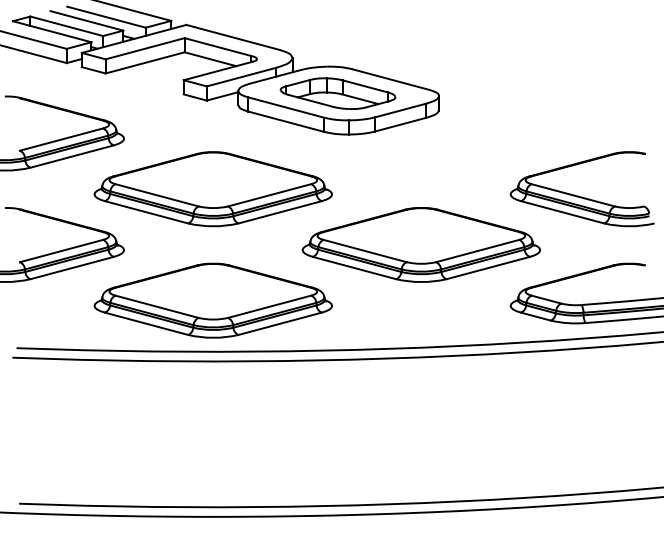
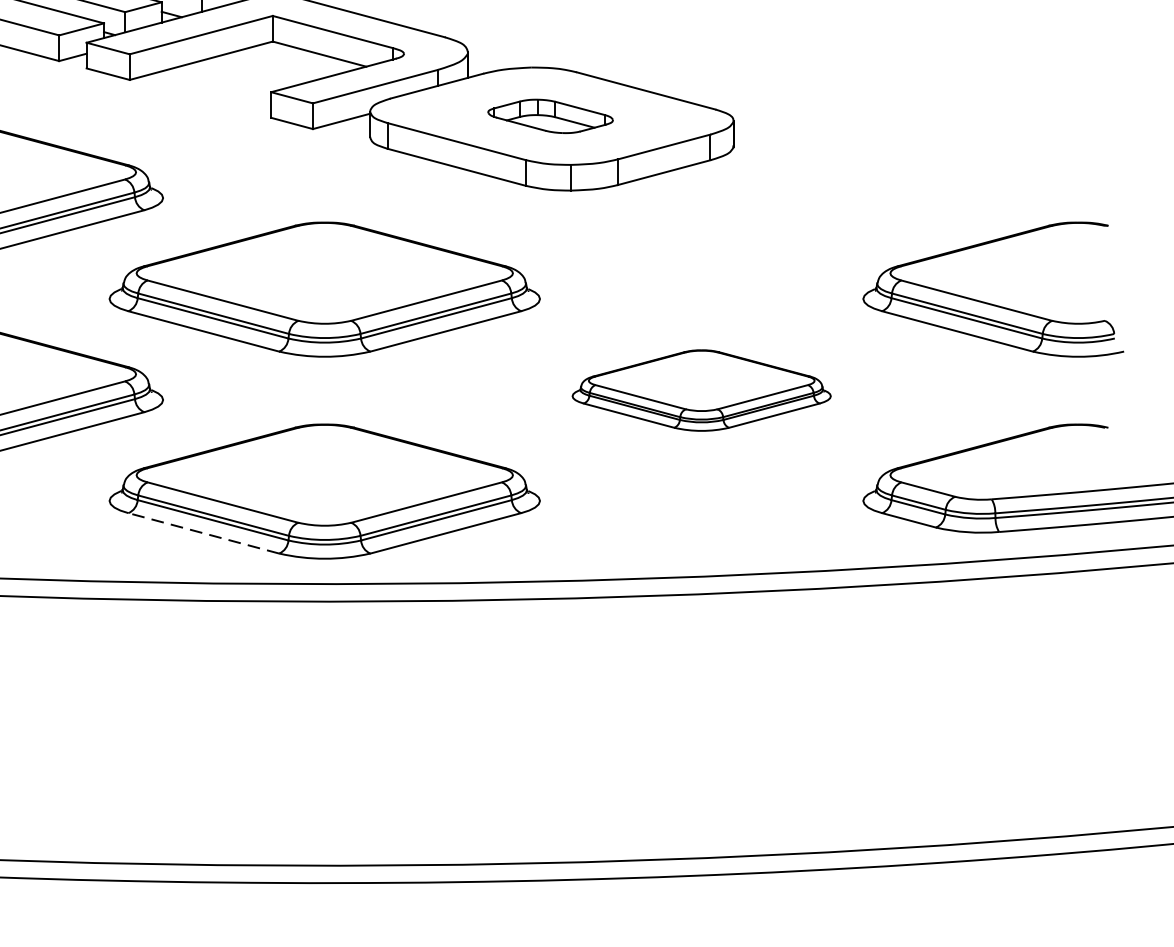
part: (337, 93) -> (549, 116), size x0.6
part: (421, 244) -> (701, 389), size x0.6
line: (146, 323) -> (203, 532), solid -> dashed

